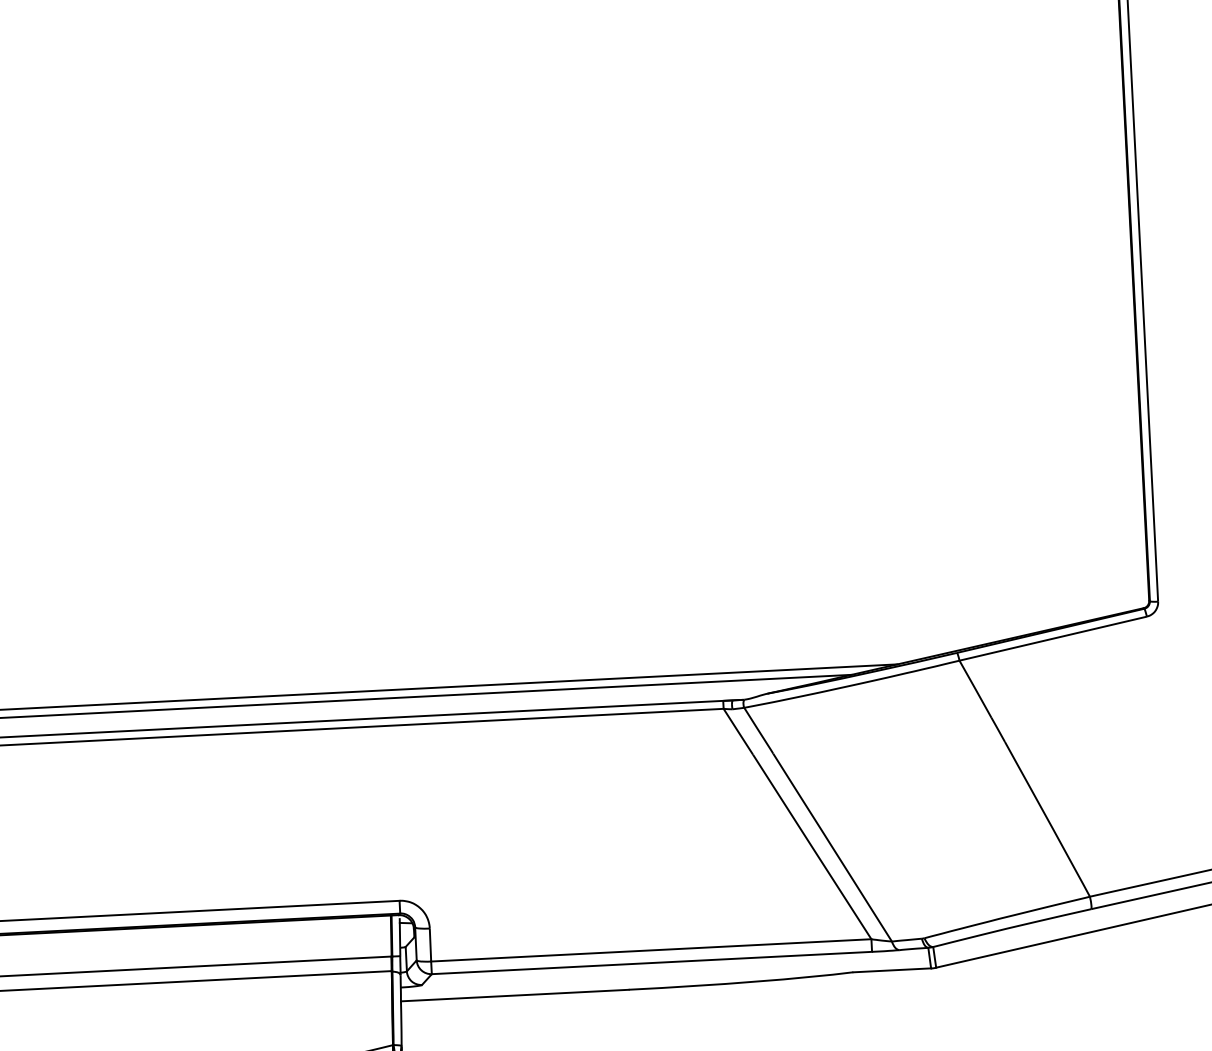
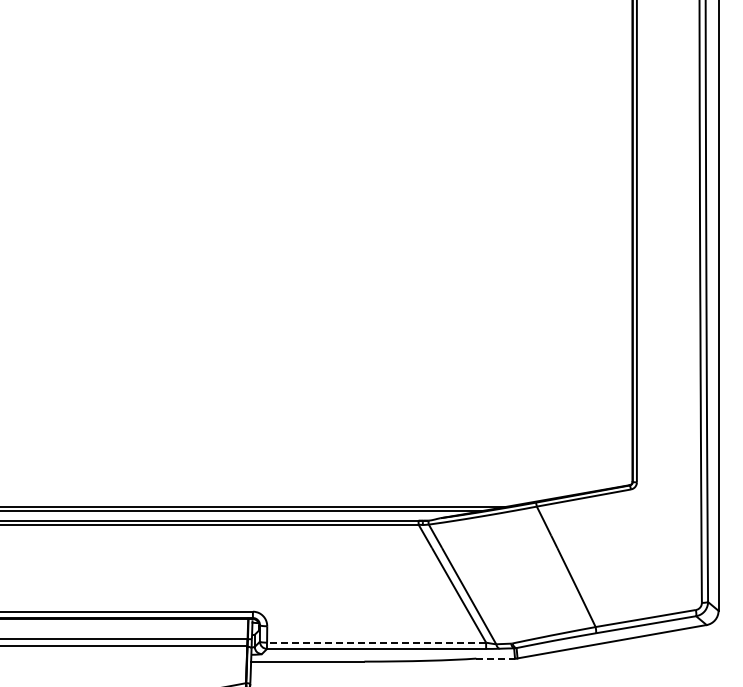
line: (651, 950) -> (376, 642), solid -> dashed
line: (893, 970) -> (496, 658), solid -> dashed

